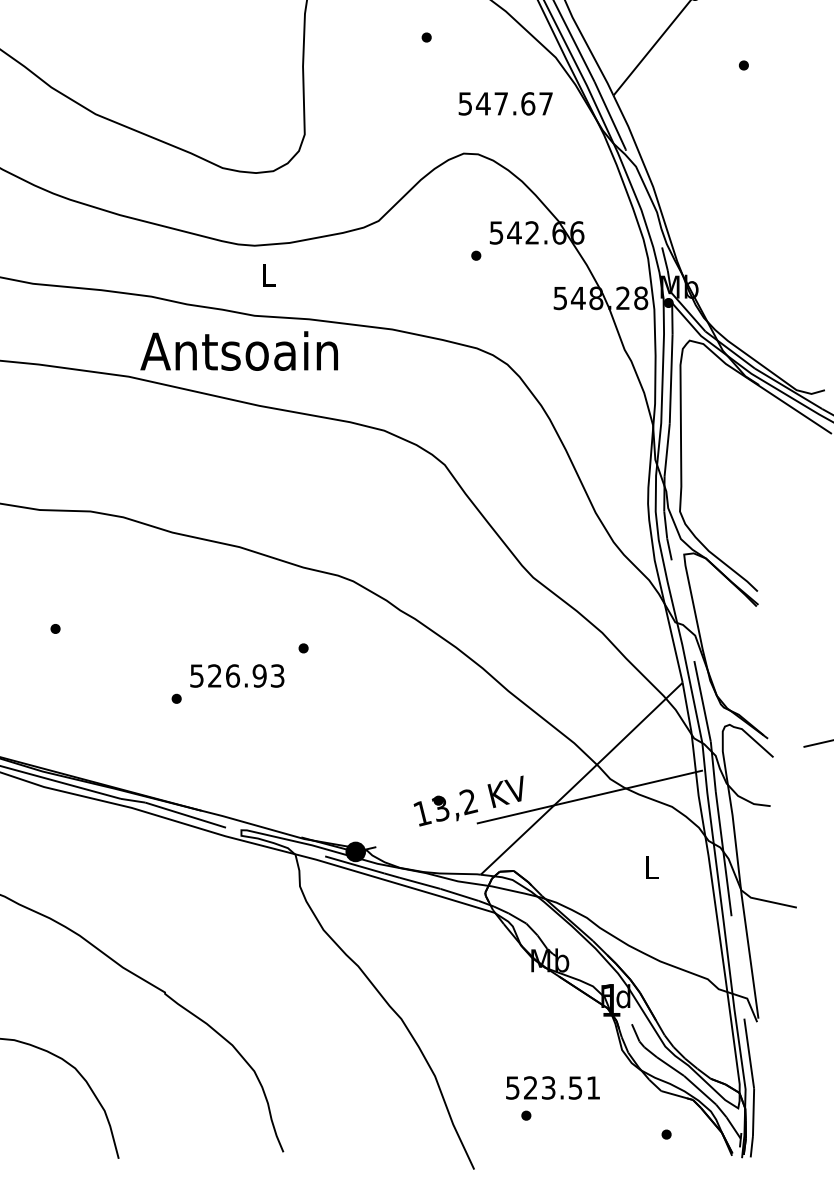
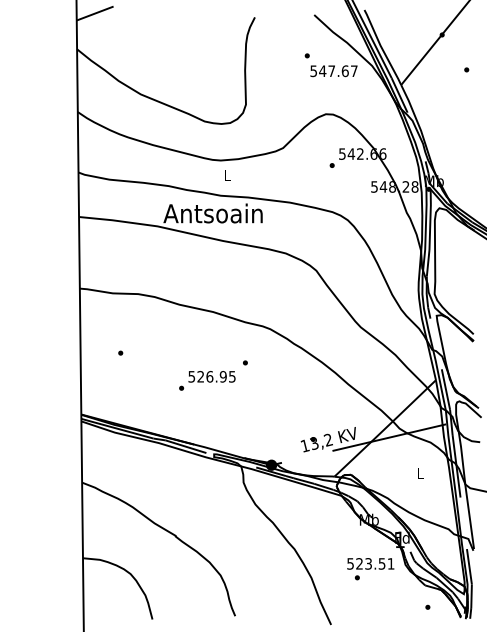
text: (504, 104) -> (333, 71), moved
text: (277, 675) -> (232, 376), 526.93 -> 526.95
text: (552, 1099) -> (370, 569), moved

